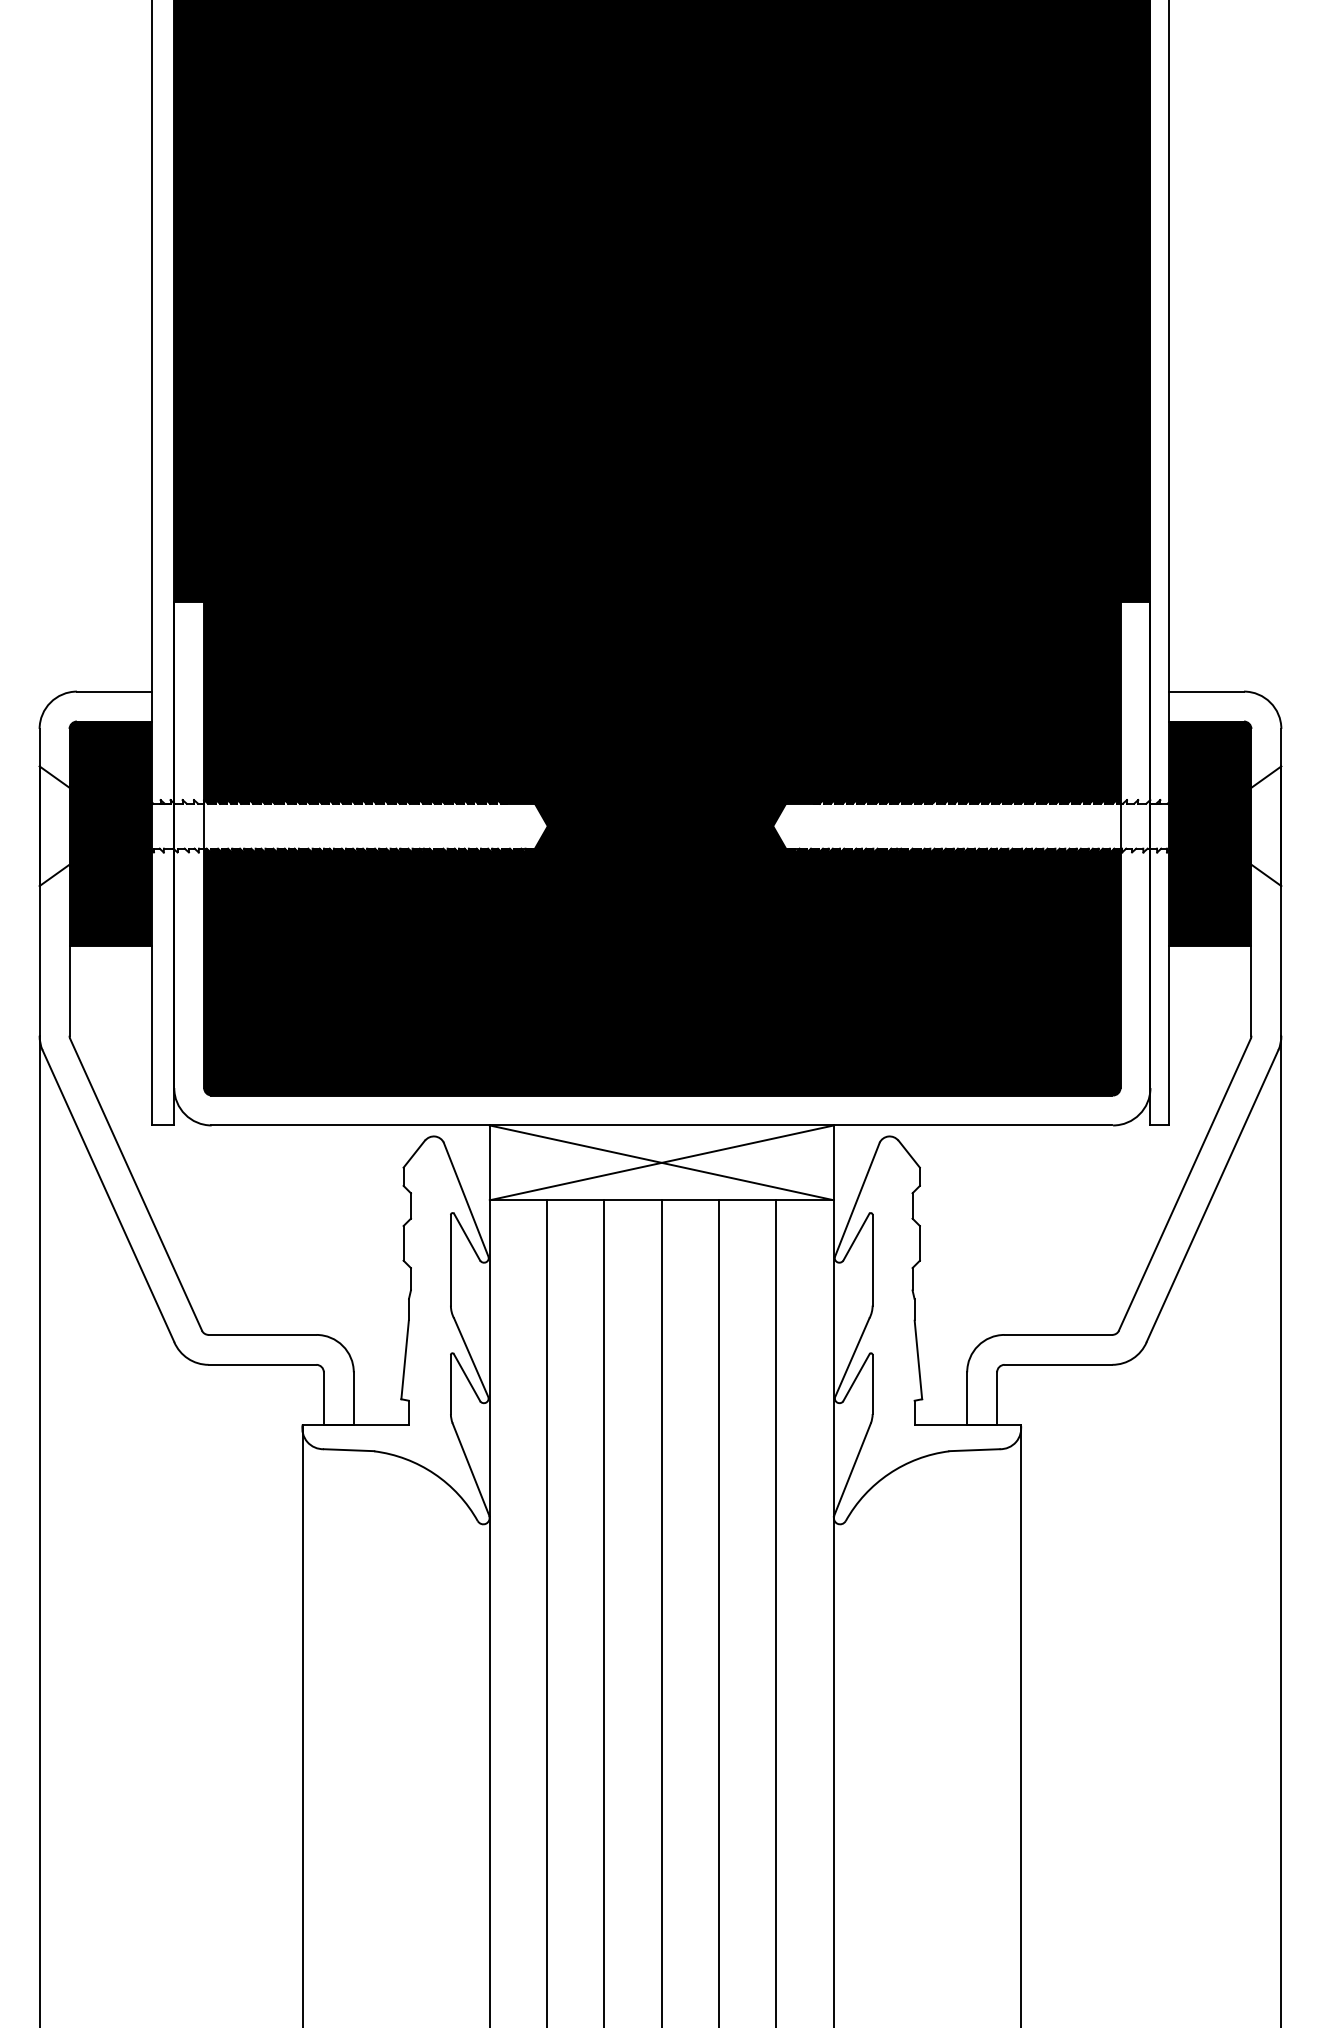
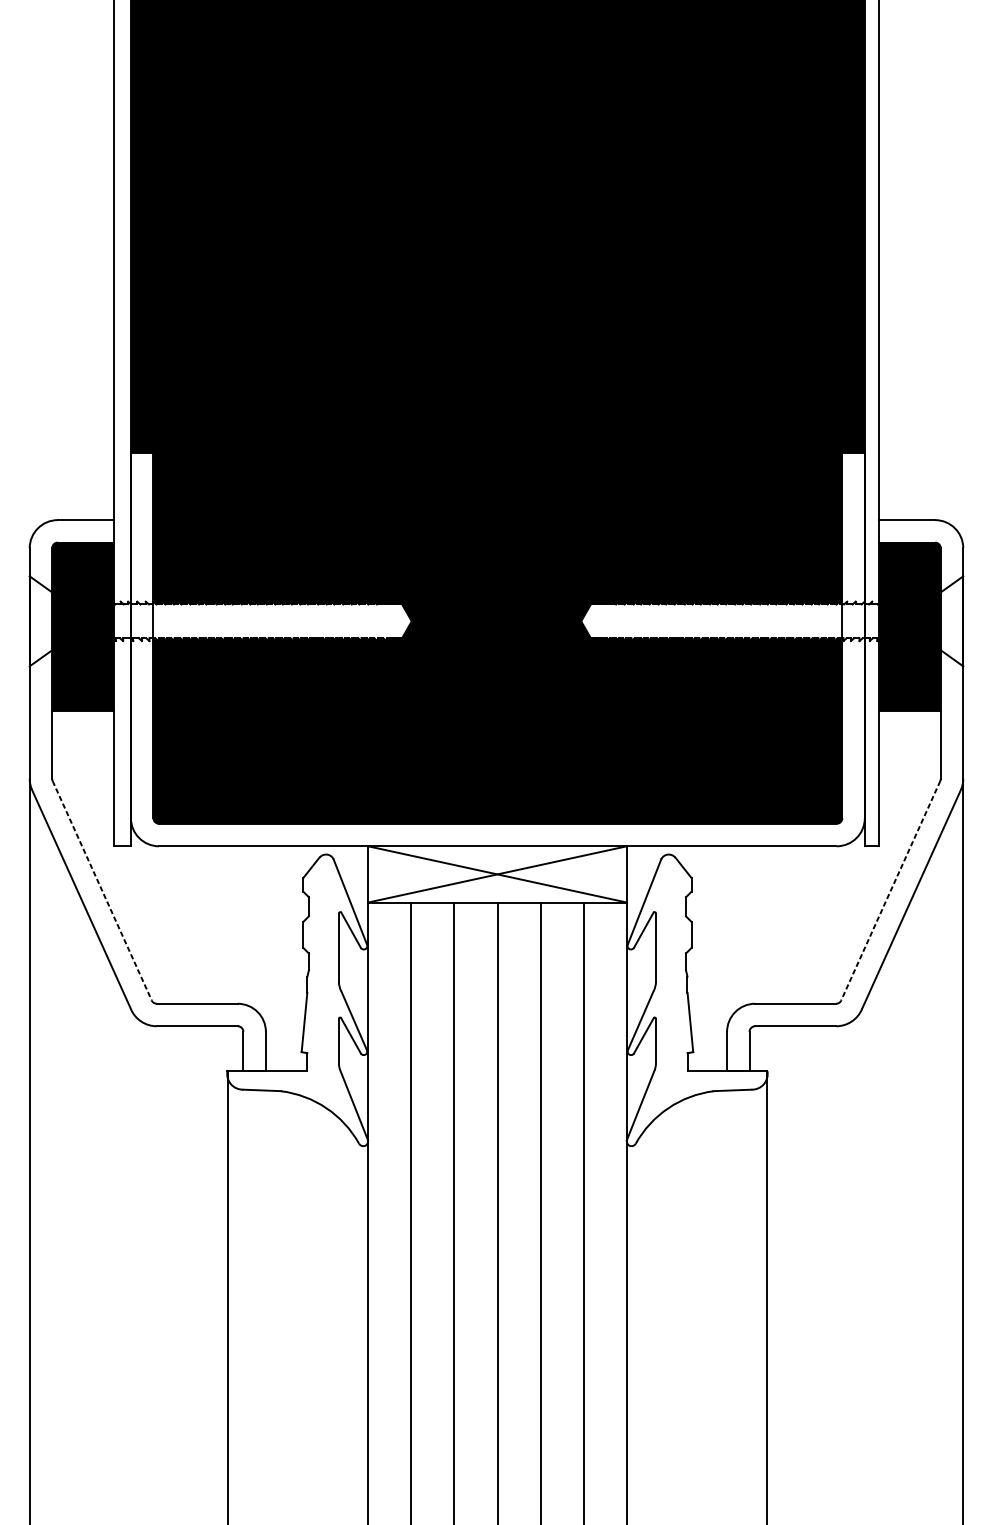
line: (136, 1185) -> (102, 891), solid -> dashed
line: (1184, 1185) -> (890, 891), solid -> dashed

